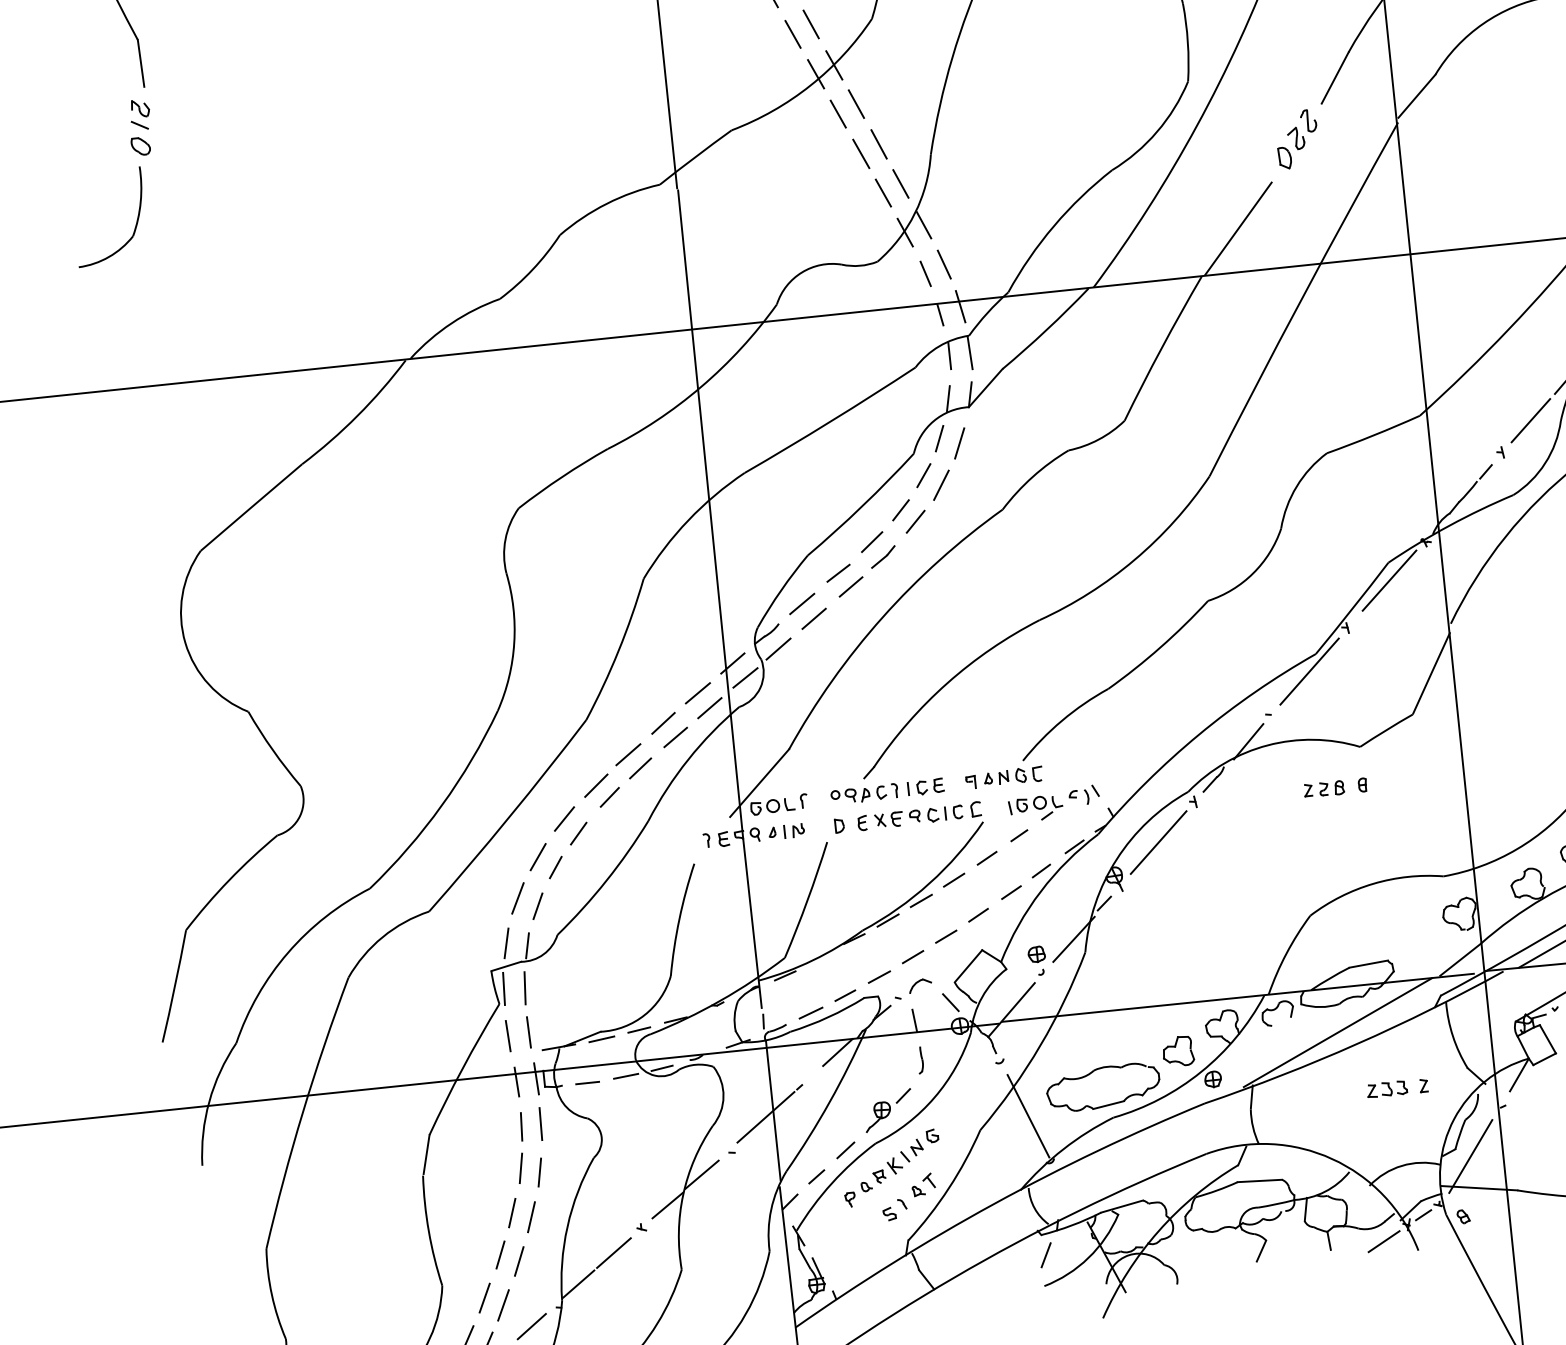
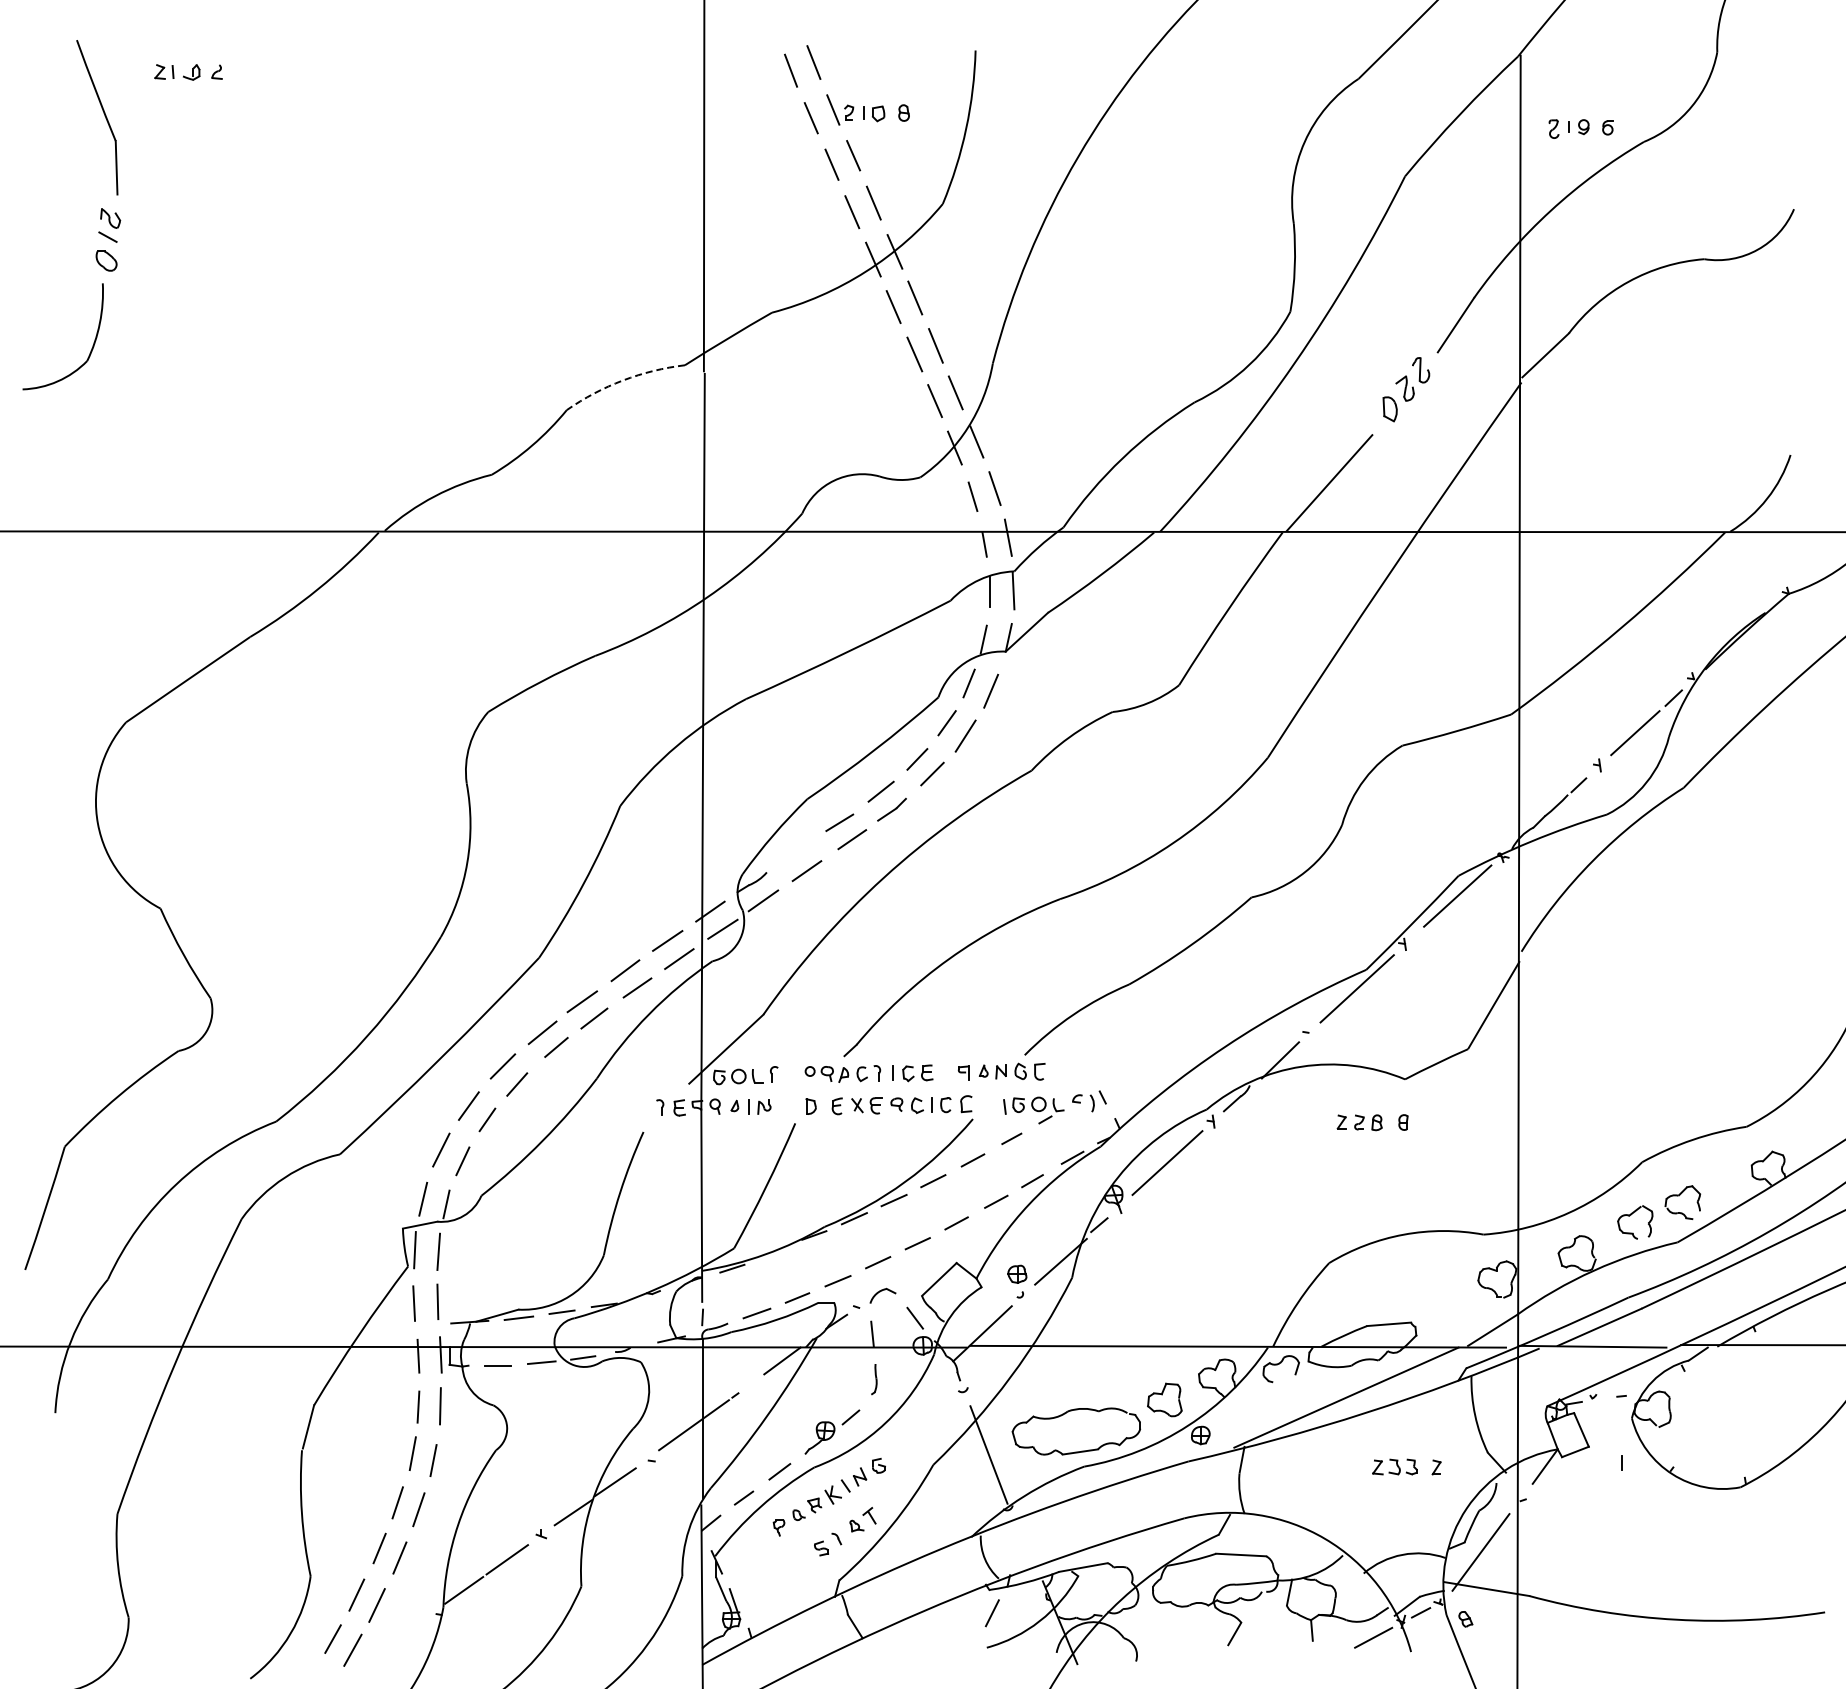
arc: (607, 203) -> (623, 380), solid -> dashed
line: (802, 603) -> (795, 852), removed
line: (531, 1326) -> (406, 1632), removed

